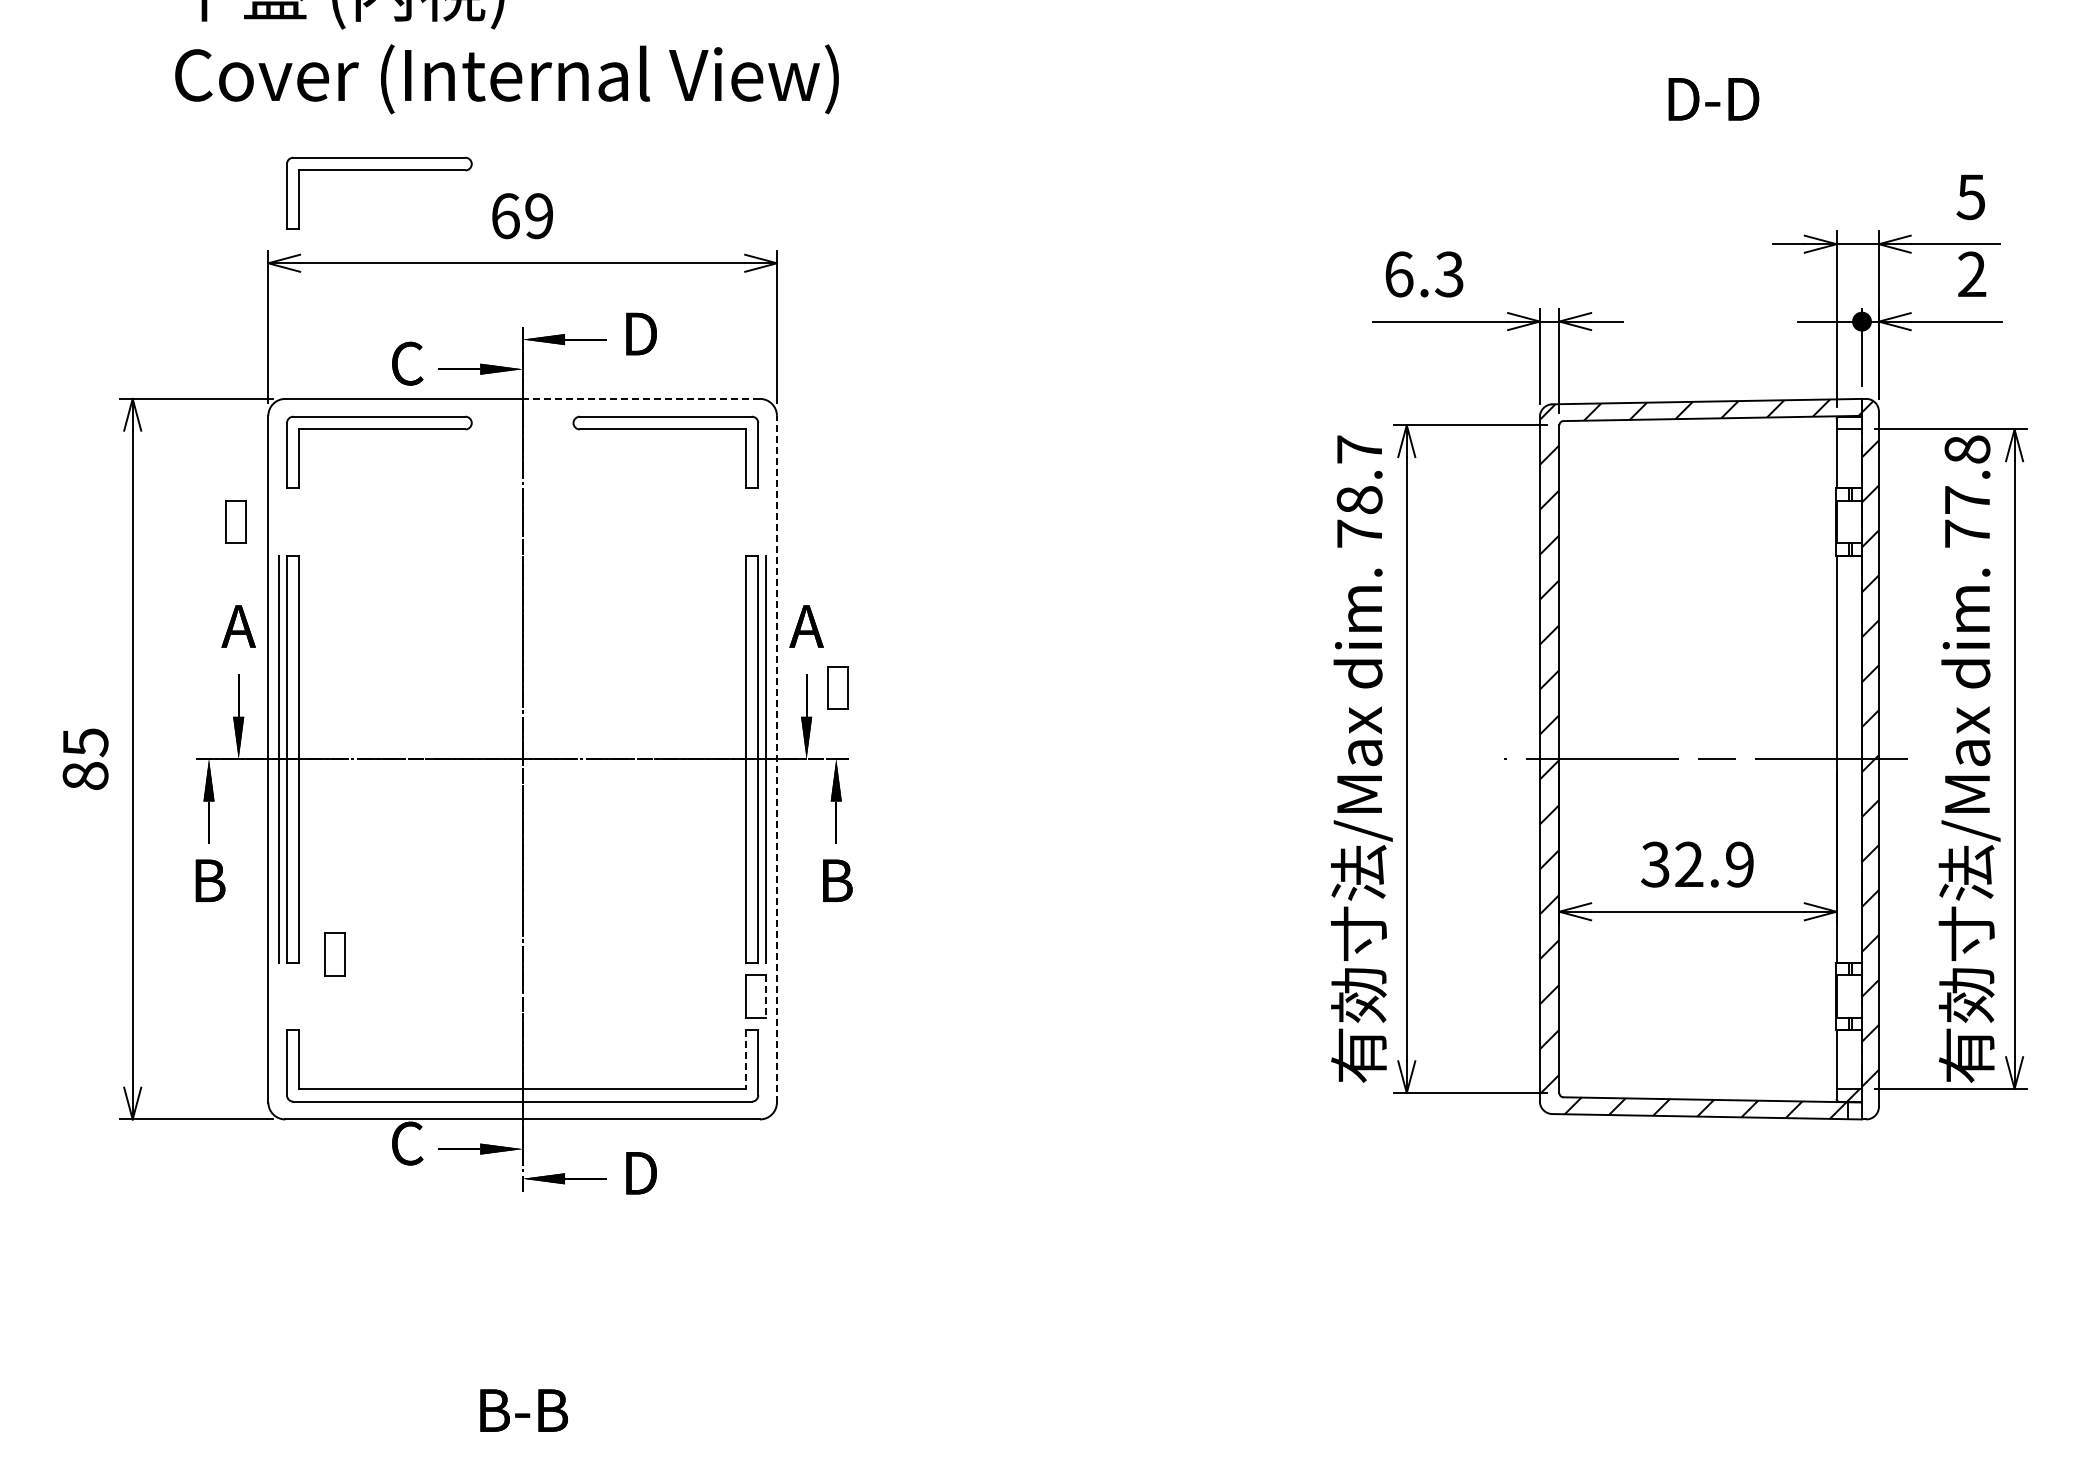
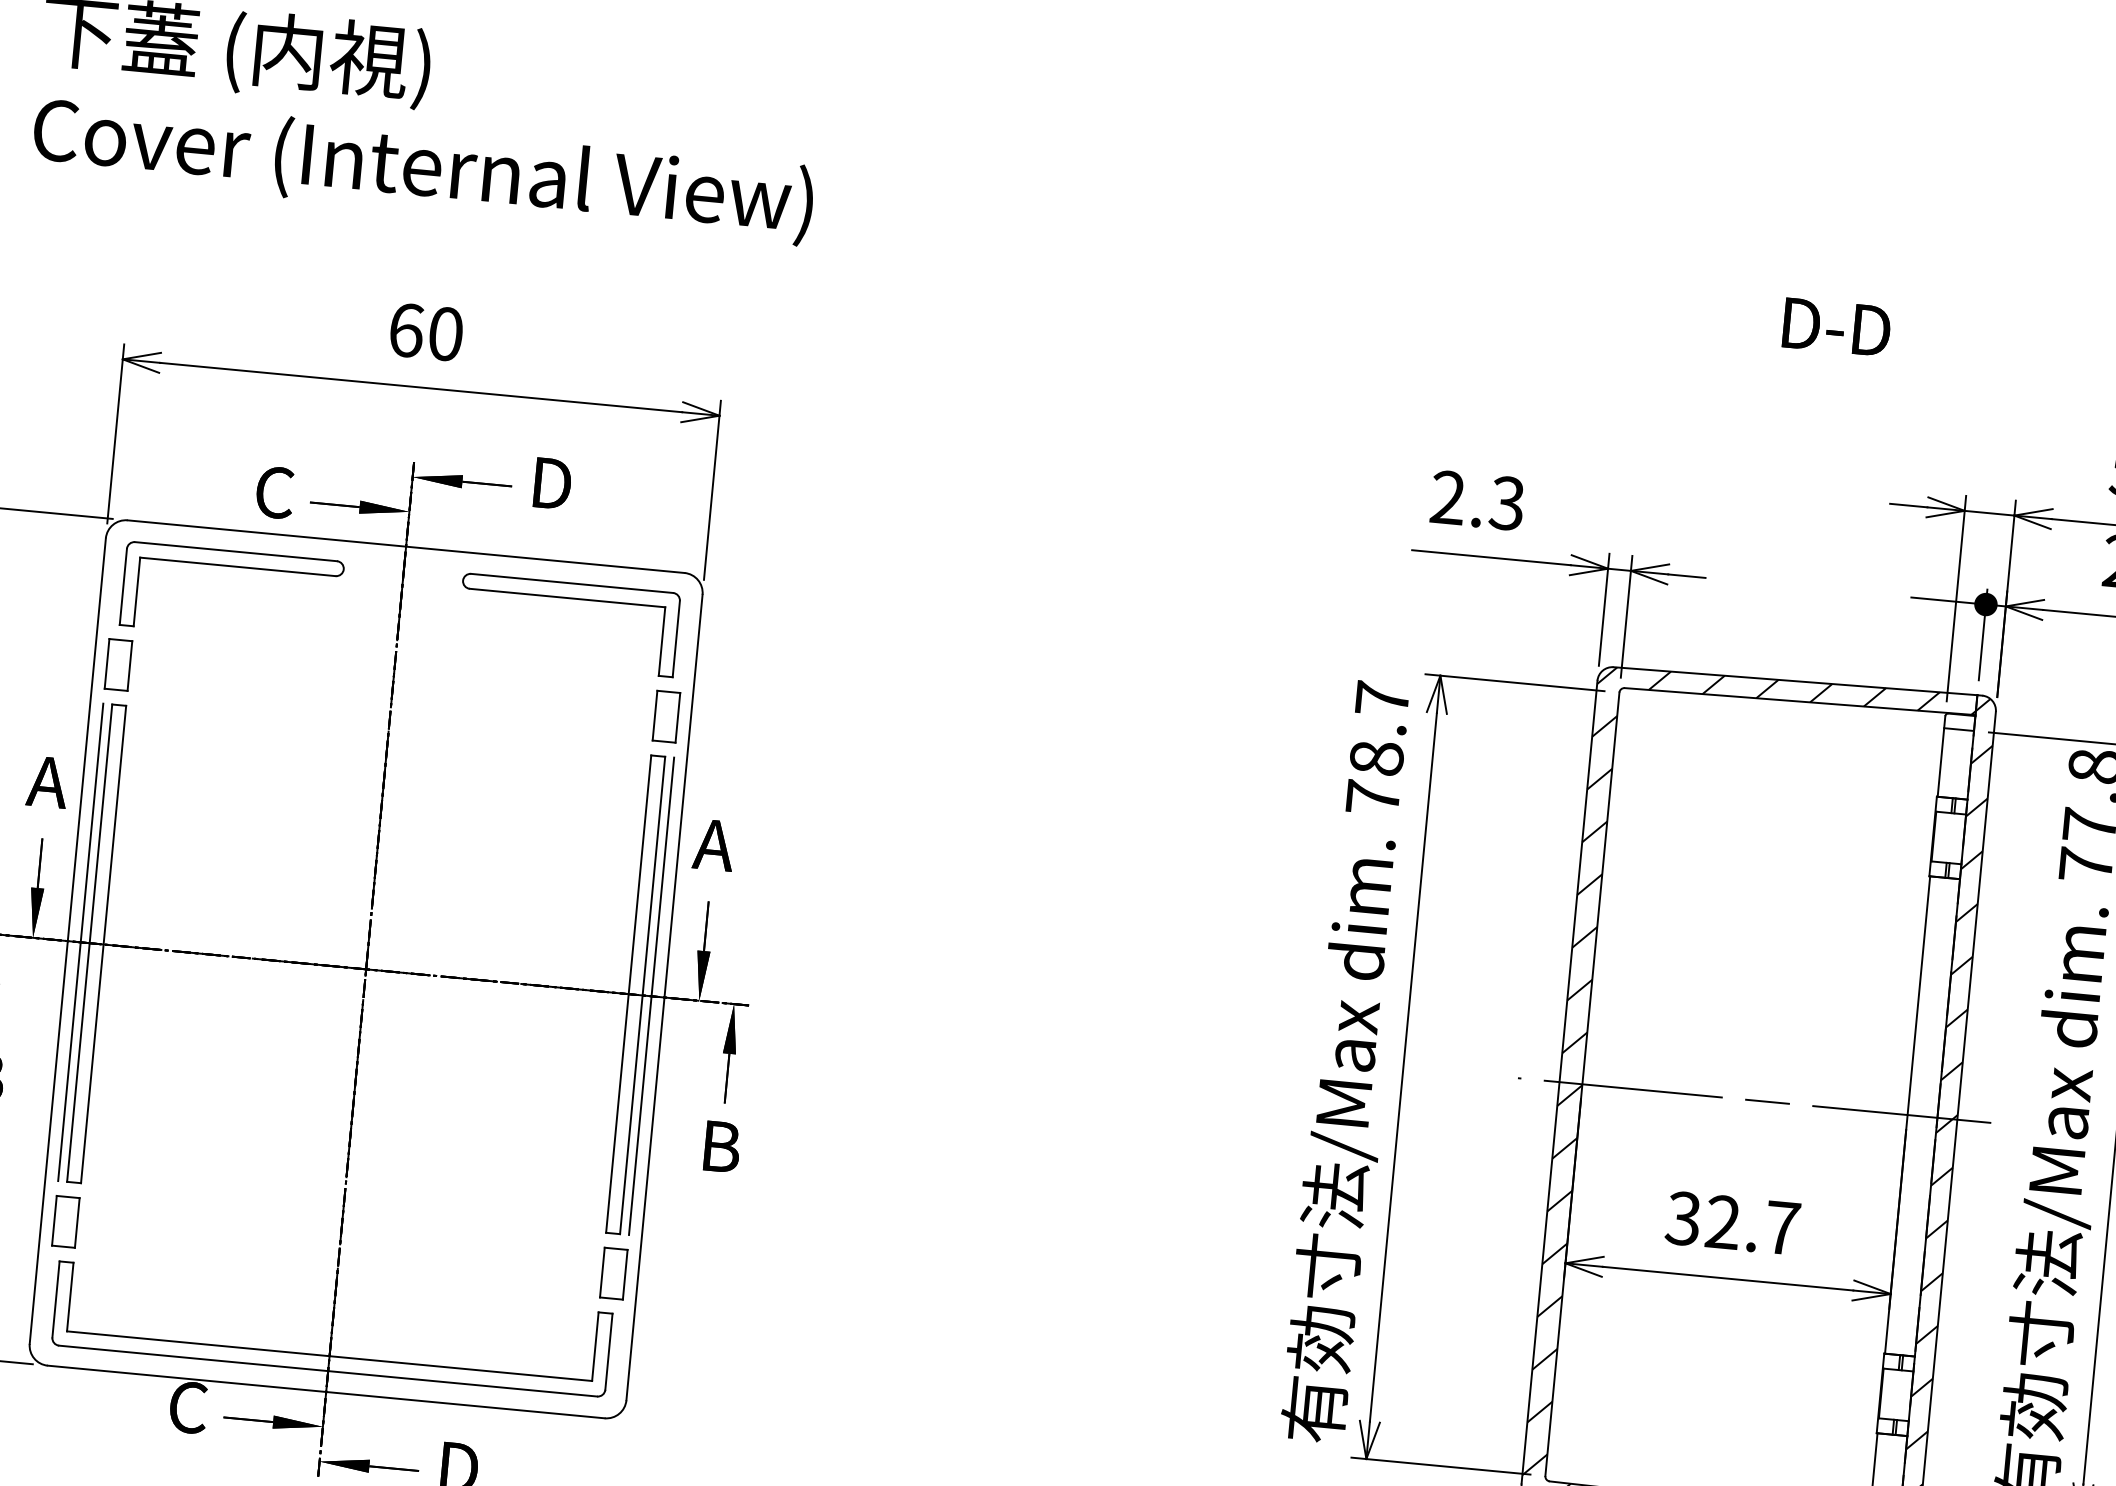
part: (379, 170) -> (263, 262), removed
text: (539, 216) -> (446, 334), 69 -> 60
text: (1399, 274) -> (1448, 497), 6.3 -> 2.3
line: (641, 398) -> (545, 559), dashed -> solid
part: (235, 521) -> (117, 664), moved
part: (837, 687) -> (665, 716), moved
line: (776, 758) -> (664, 996), dashed -> solid
text: (1740, 864) -> (1783, 1227), 32.9 -> 32.7
part: (334, 954) -> (65, 1221), moved
line: (765, 997) -> (624, 1275), dashed -> solid
line: (746, 1060) -> (595, 1347), dashed -> solid

